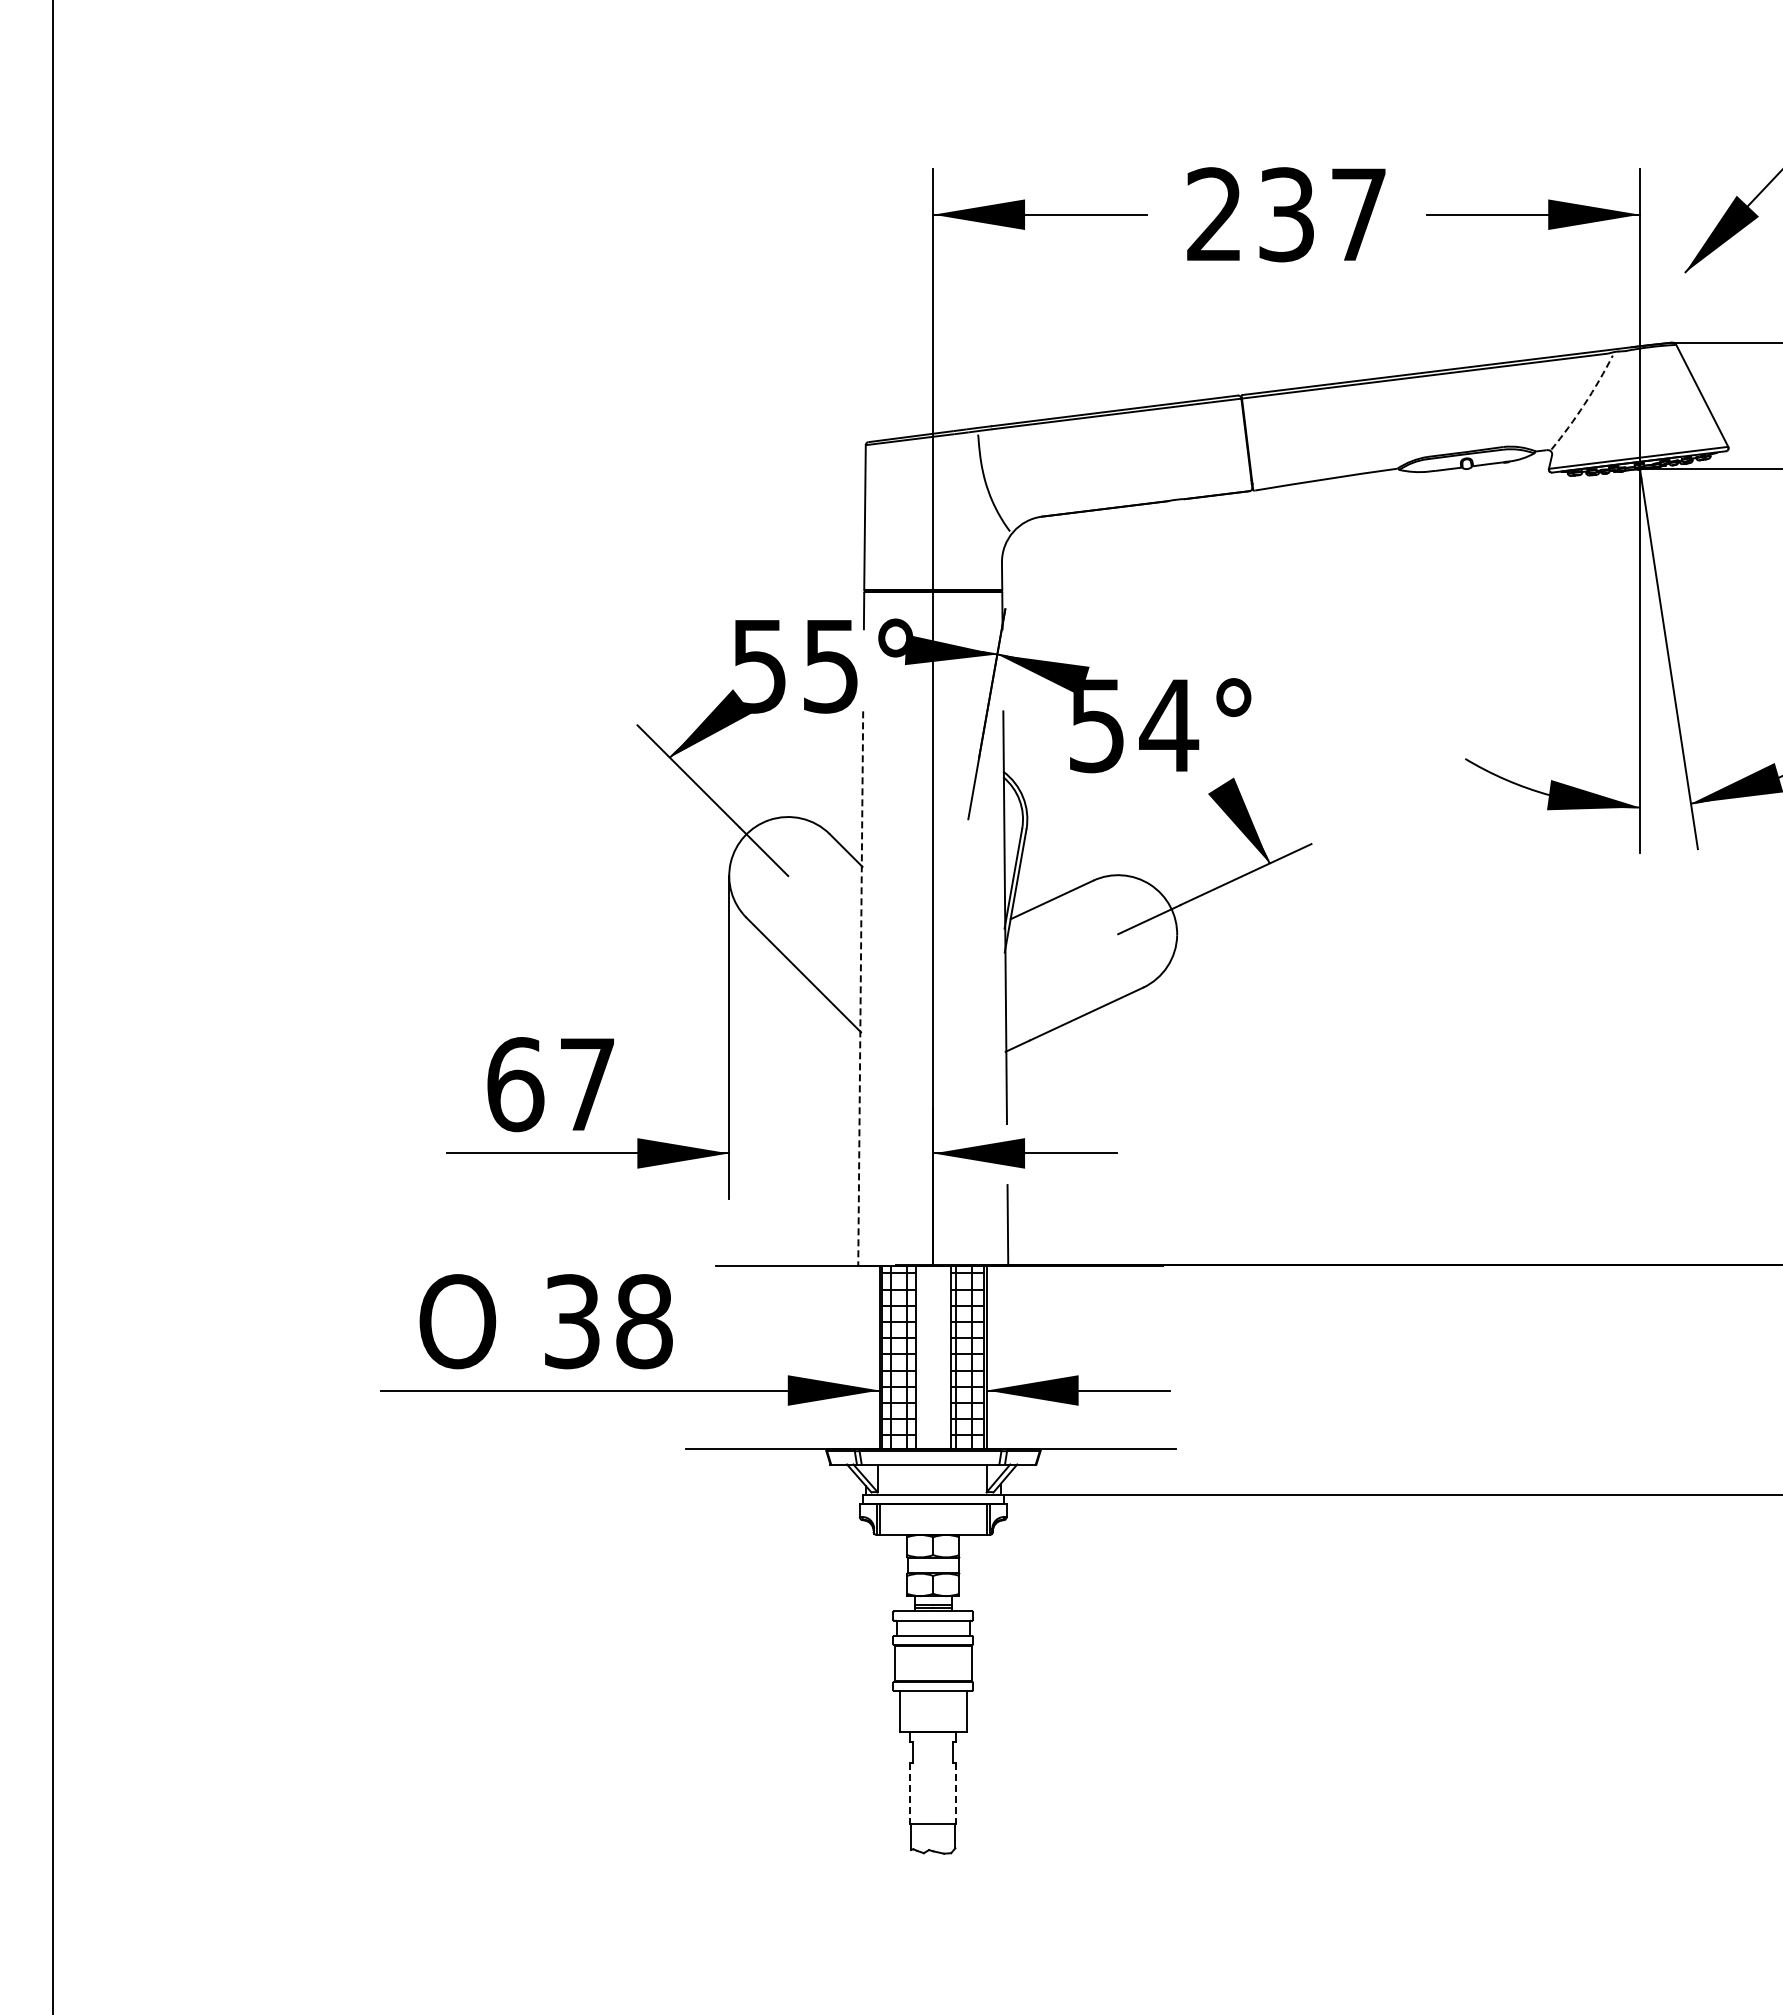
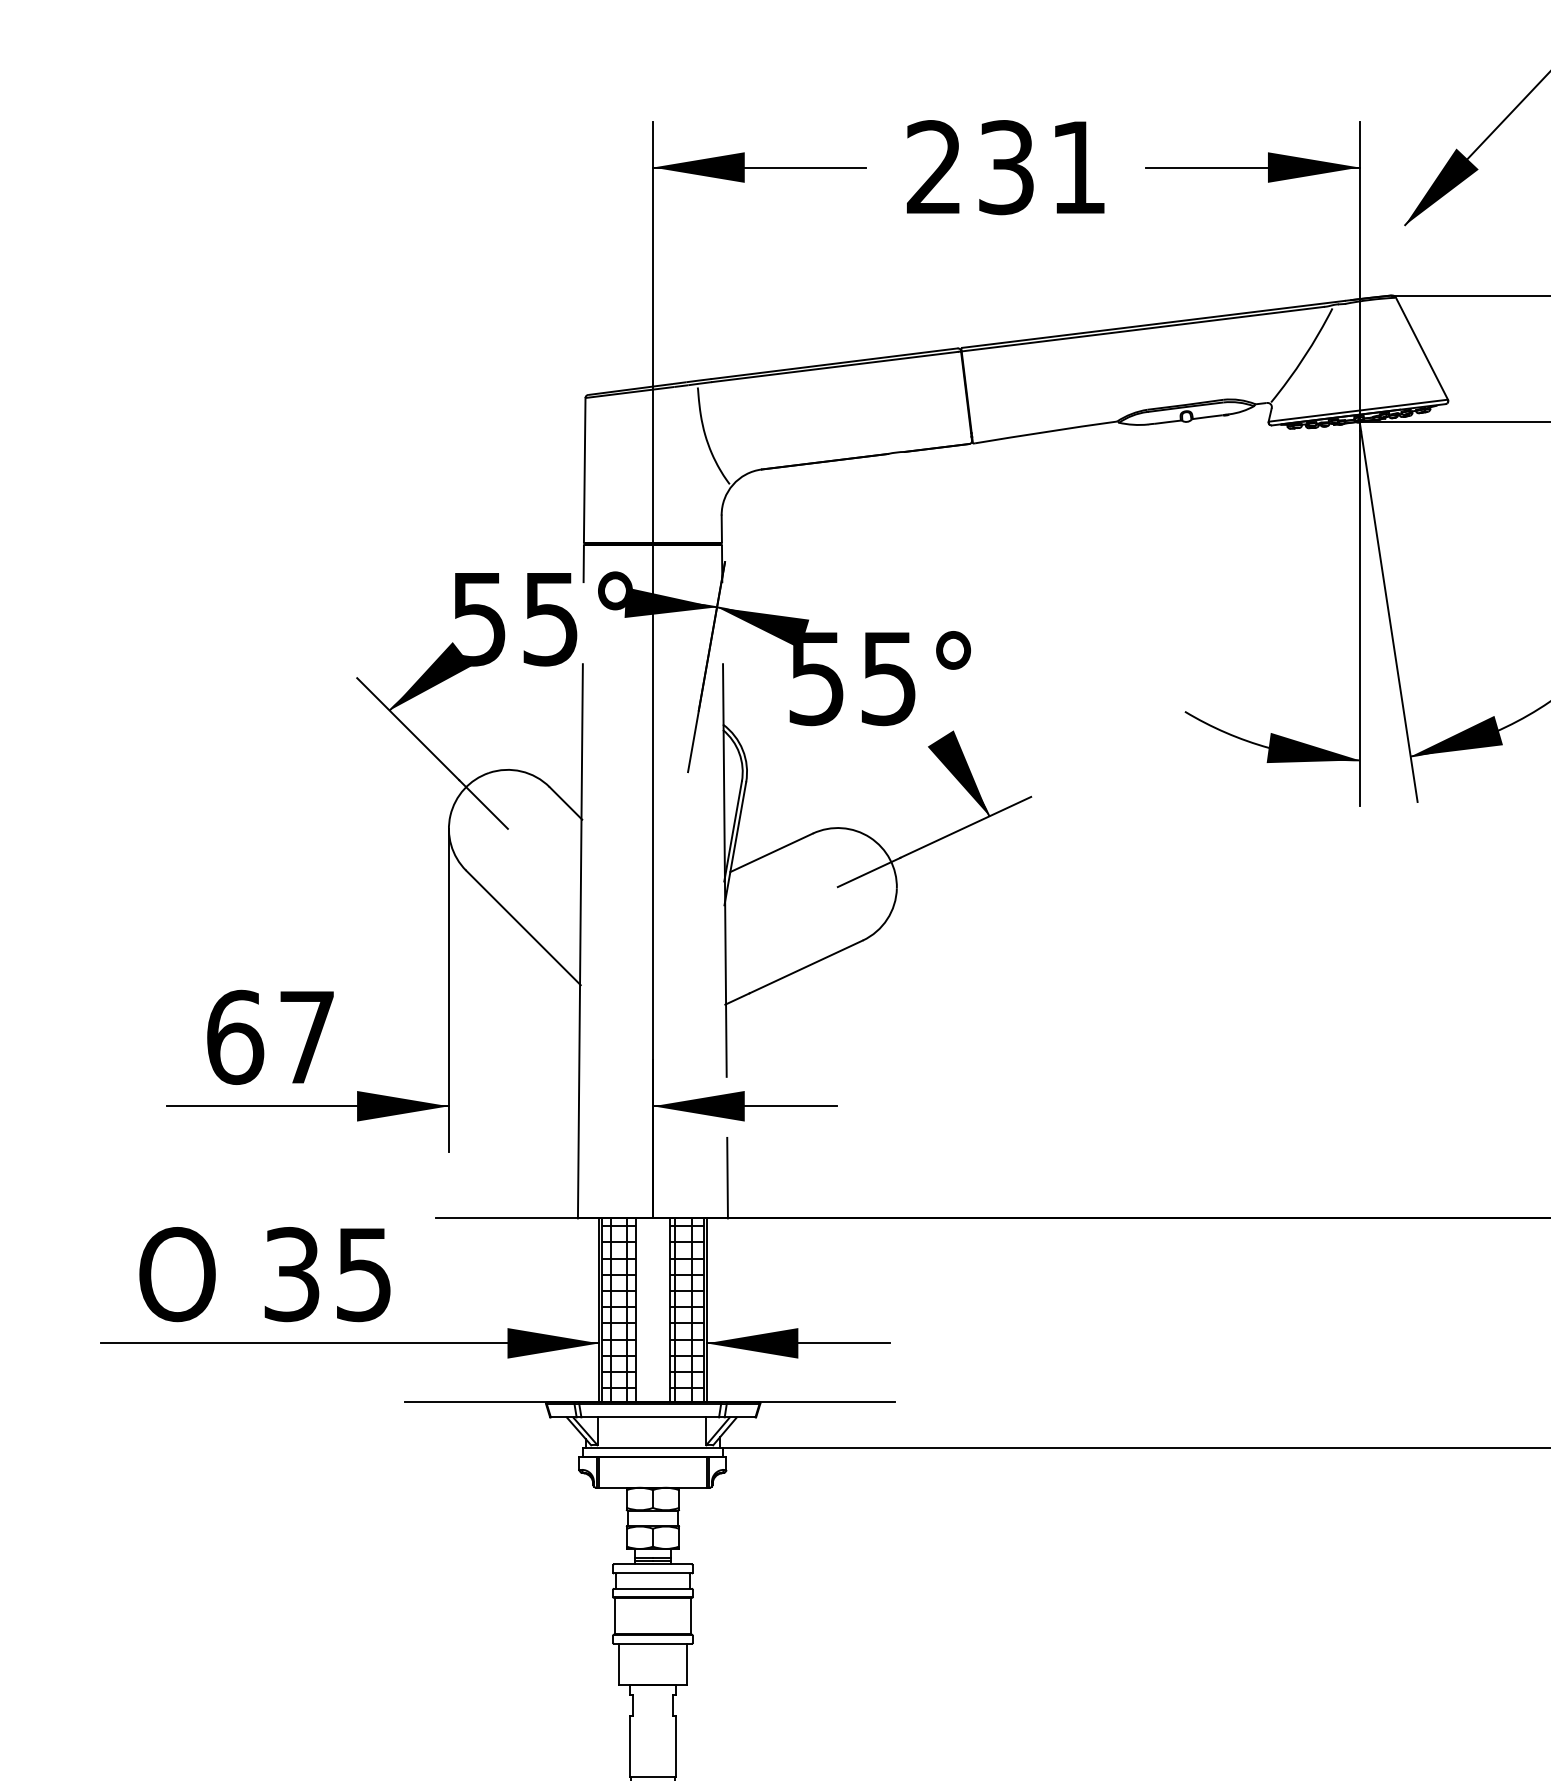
text: (1358, 214) -> (1078, 167), 237 -> 231
arc: (1584, 404) -> (1304, 357), dashed -> solid
text: (1169, 726) -> (889, 679), 54° -> 55°
line: (860, 988) -> (580, 941), dashed -> solid
text: (644, 1321) -> (364, 1274), 38 -> 35
line: (910, 1794) -> (630, 1747), dashed -> solid
line: (956, 1794) -> (676, 1747), dashed -> solid

